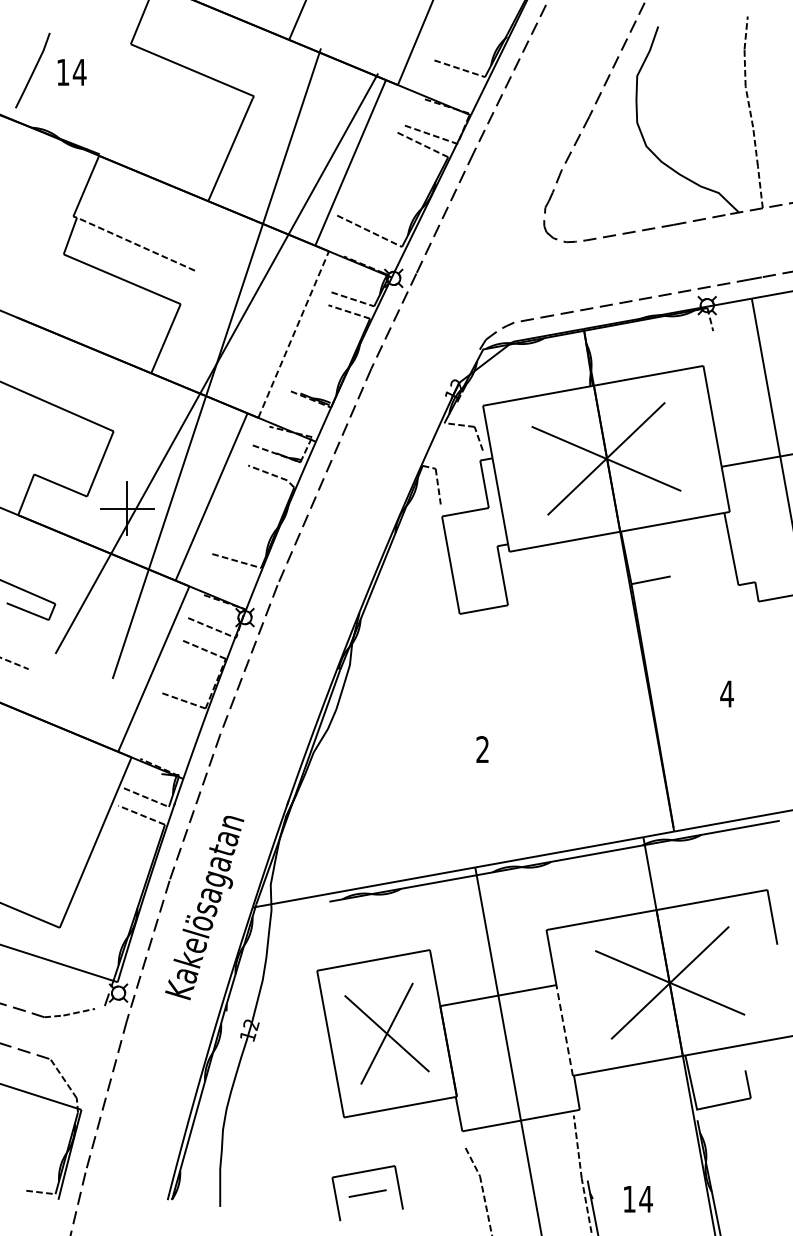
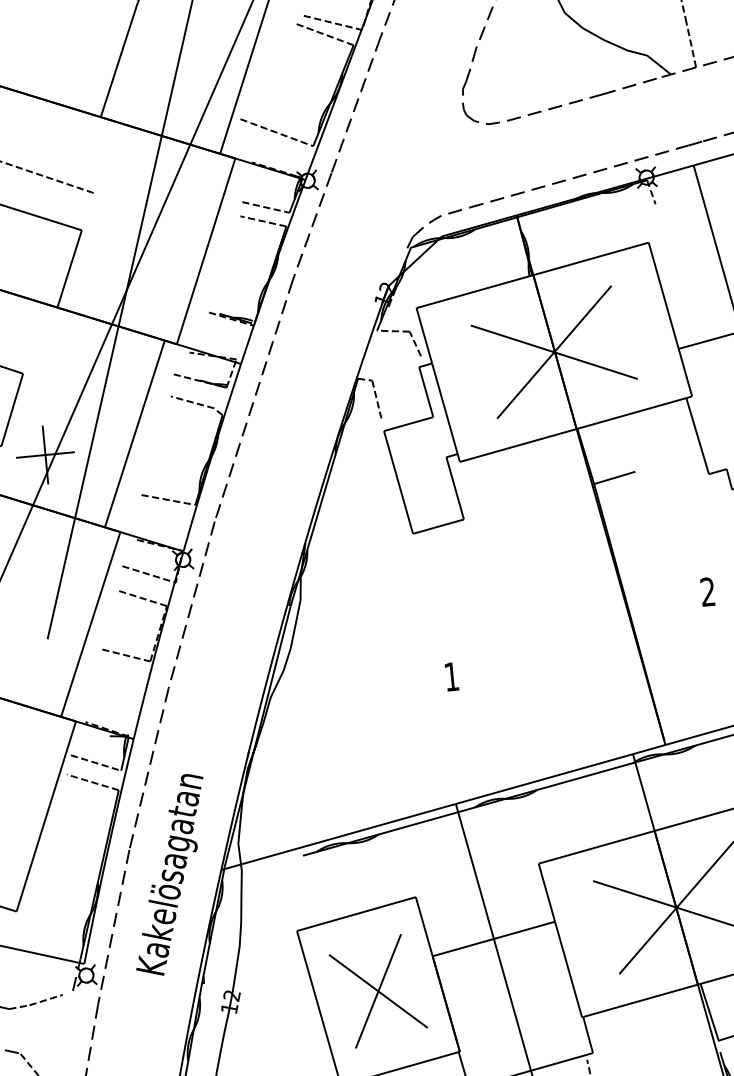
line: (293, 334) -> (205, 251), dashed -> solid
text: (726, 693) -> (707, 591), 4 -> 2
text: (482, 749) -> (451, 676), 2 -> 1
line: (564, 1030) -> (568, 969), dashed -> solid

